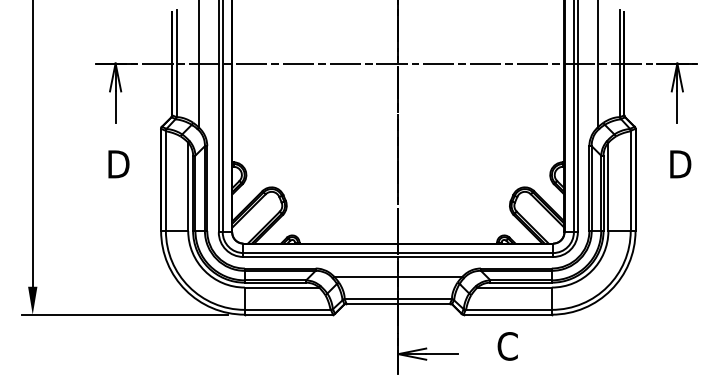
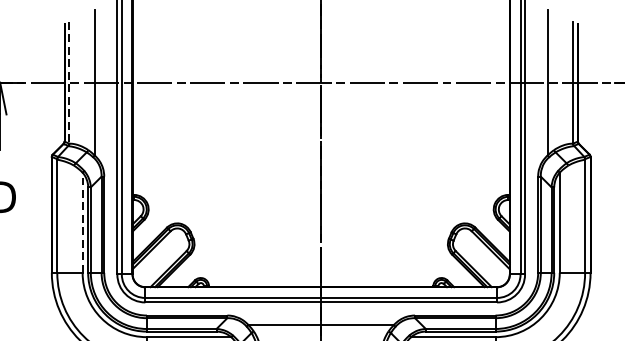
line: (176, 63) -> (69, 82), solid -> dashed
line: (188, 186) -> (82, 222), solid -> dashed

